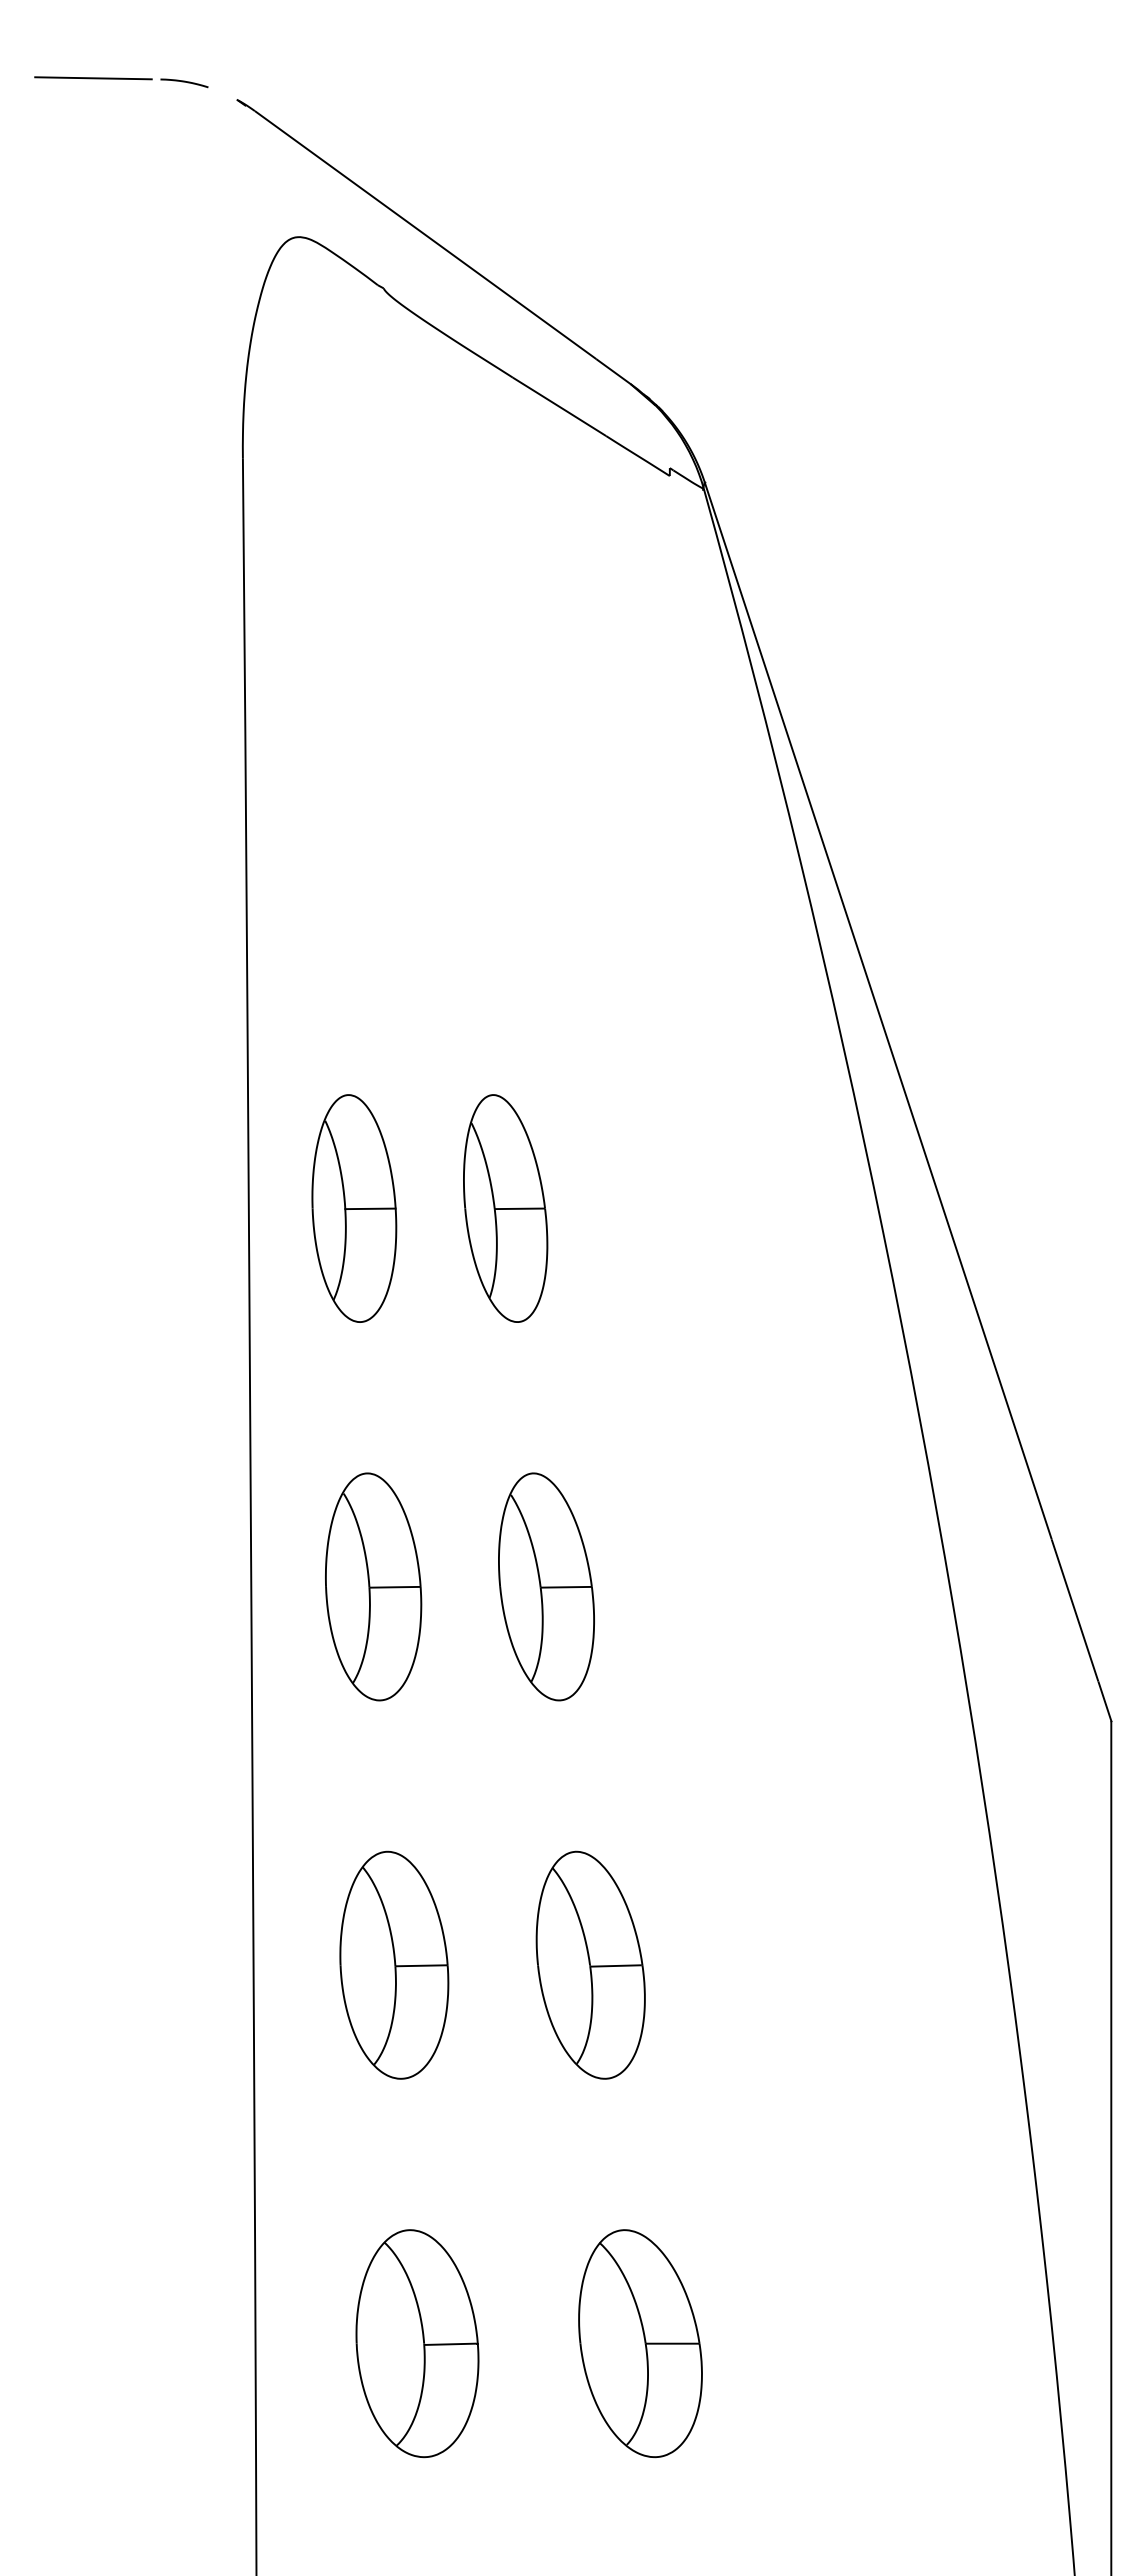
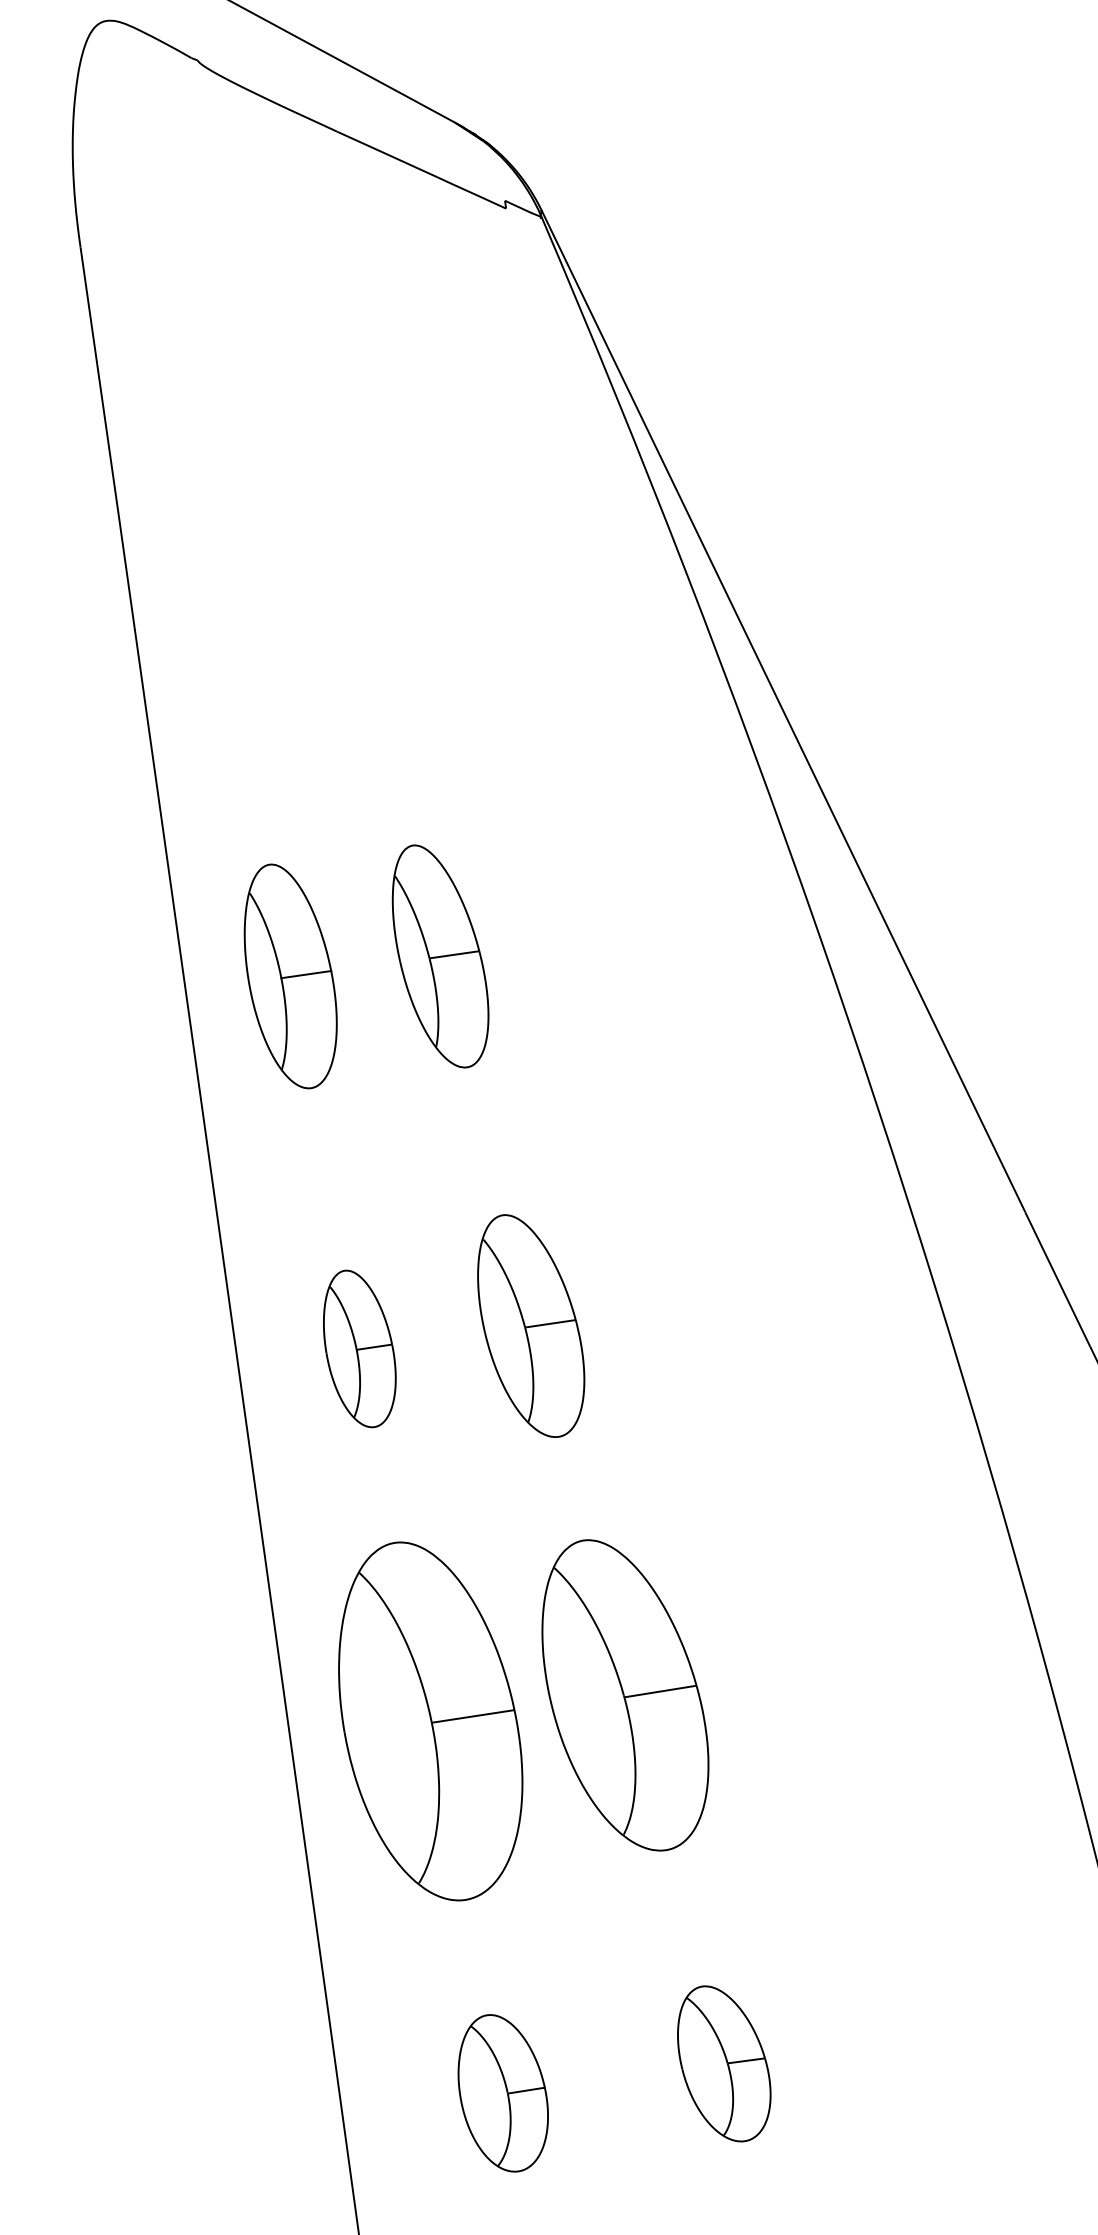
part: (373, 1586) -> (359, 1348), size x0.7
part: (394, 1964) -> (430, 1720), size x1.6
part: (590, 1964) -> (624, 1694), size x1.4
part: (417, 2343) -> (502, 2093), size x0.7
part: (640, 2343) -> (724, 2063), size x0.7

